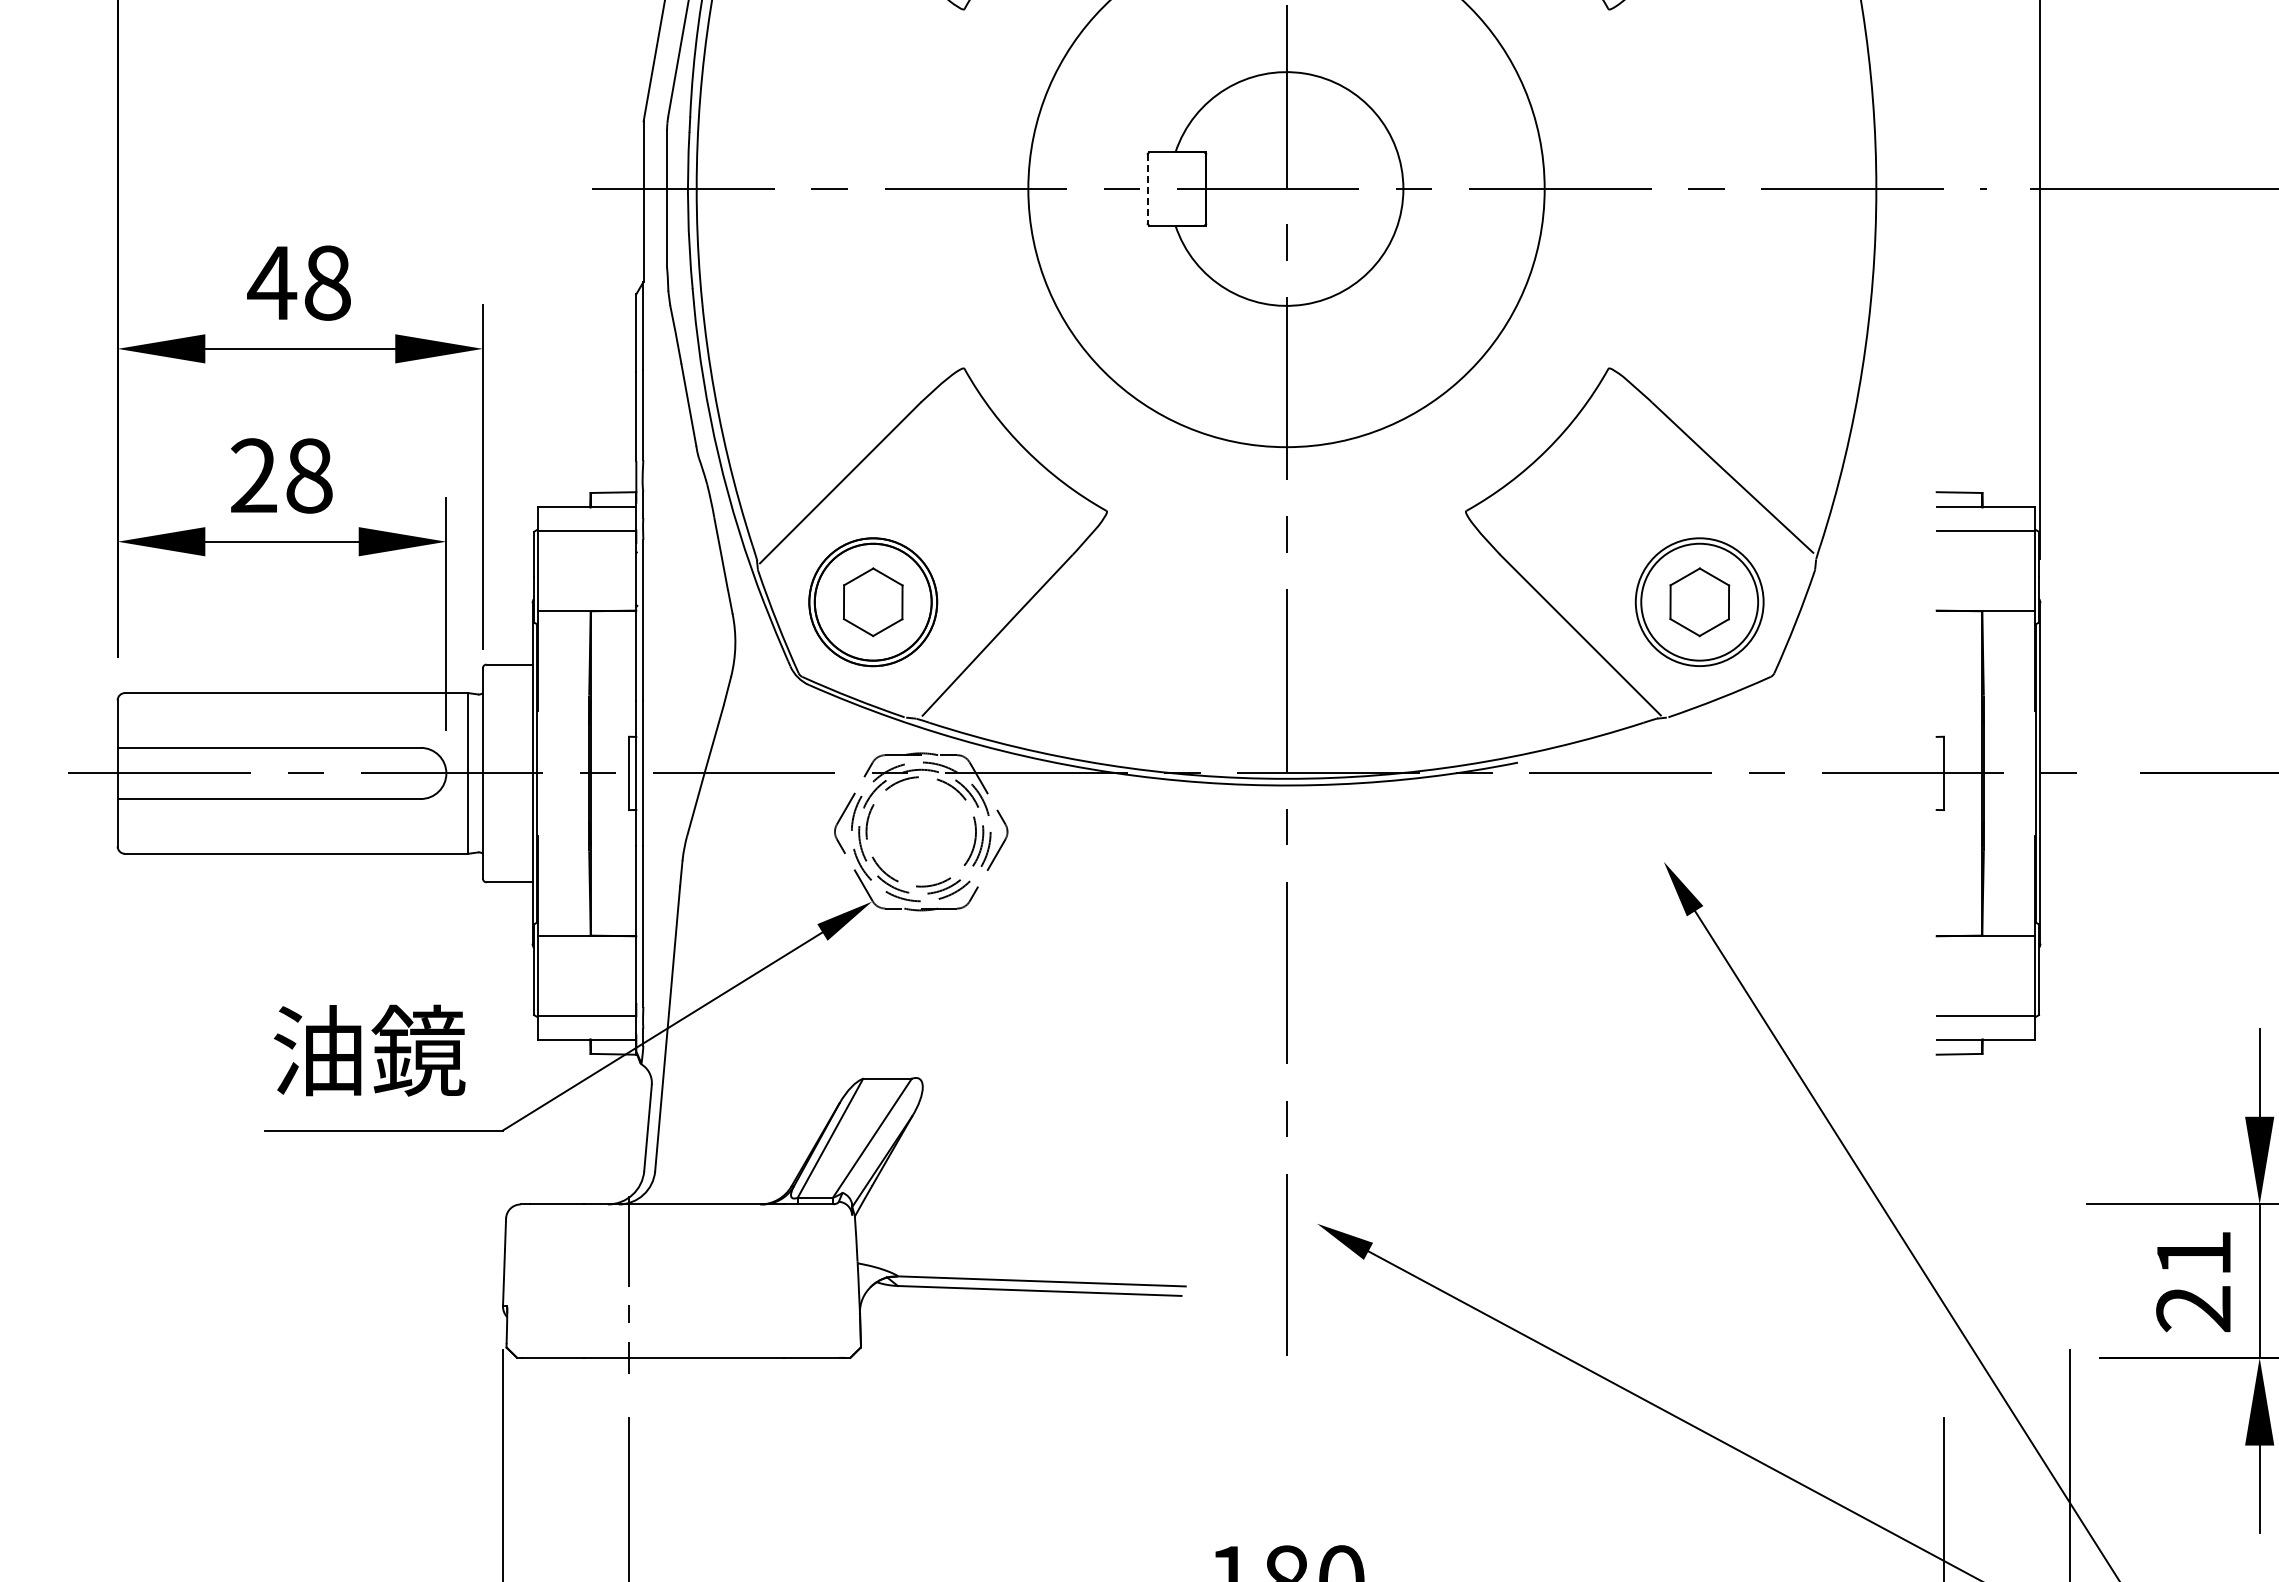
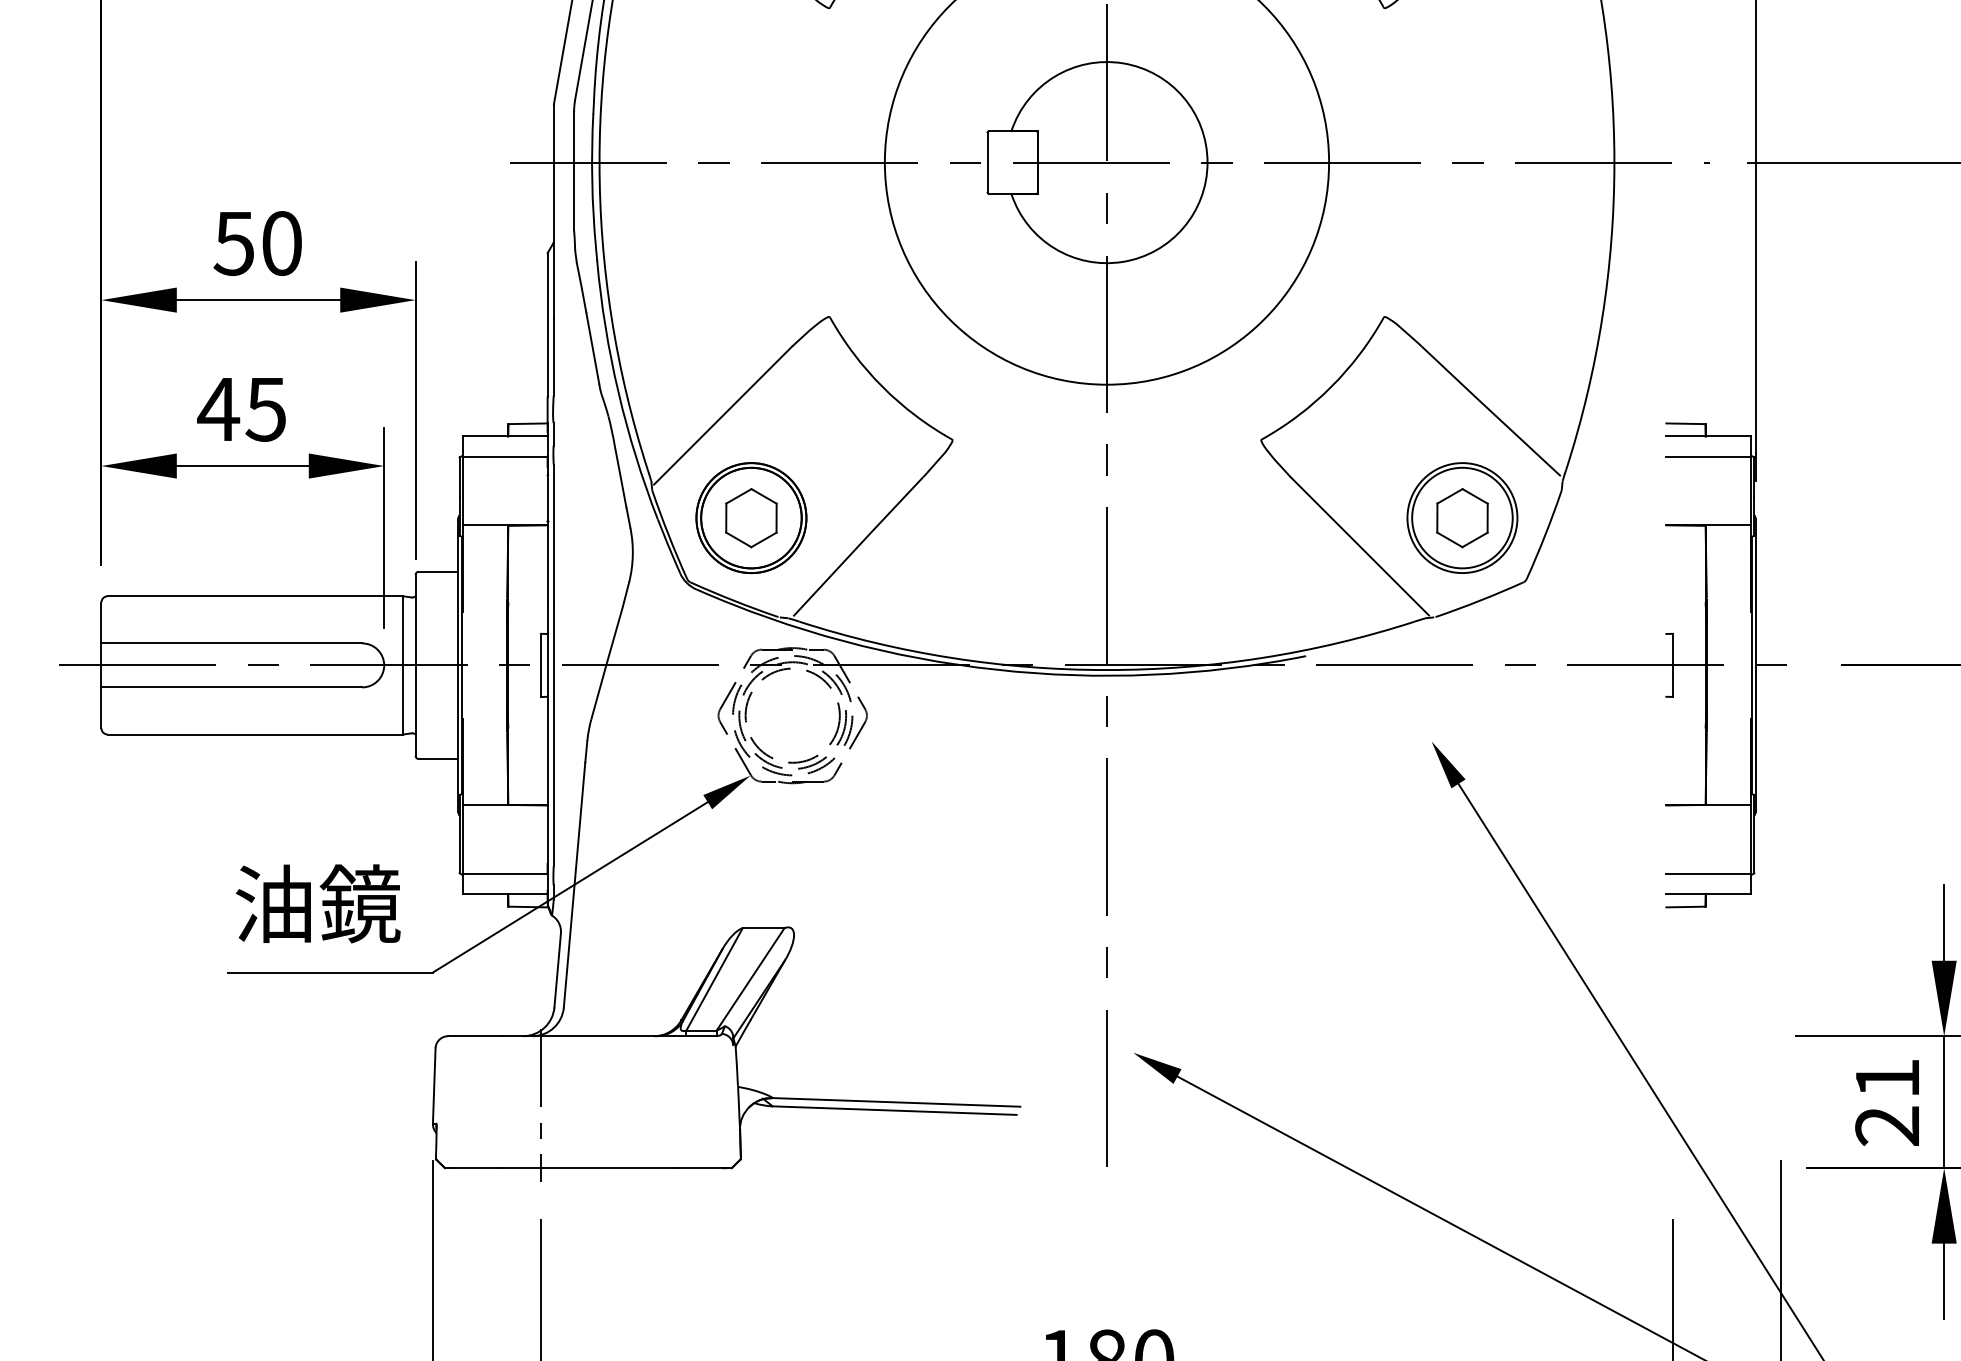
line: (1147, 189) -> (987, 163), dashed -> solid
text: (298, 282) -> (256, 243), 48 -> 50
text: (280, 475) -> (241, 409), 28 -> 45

